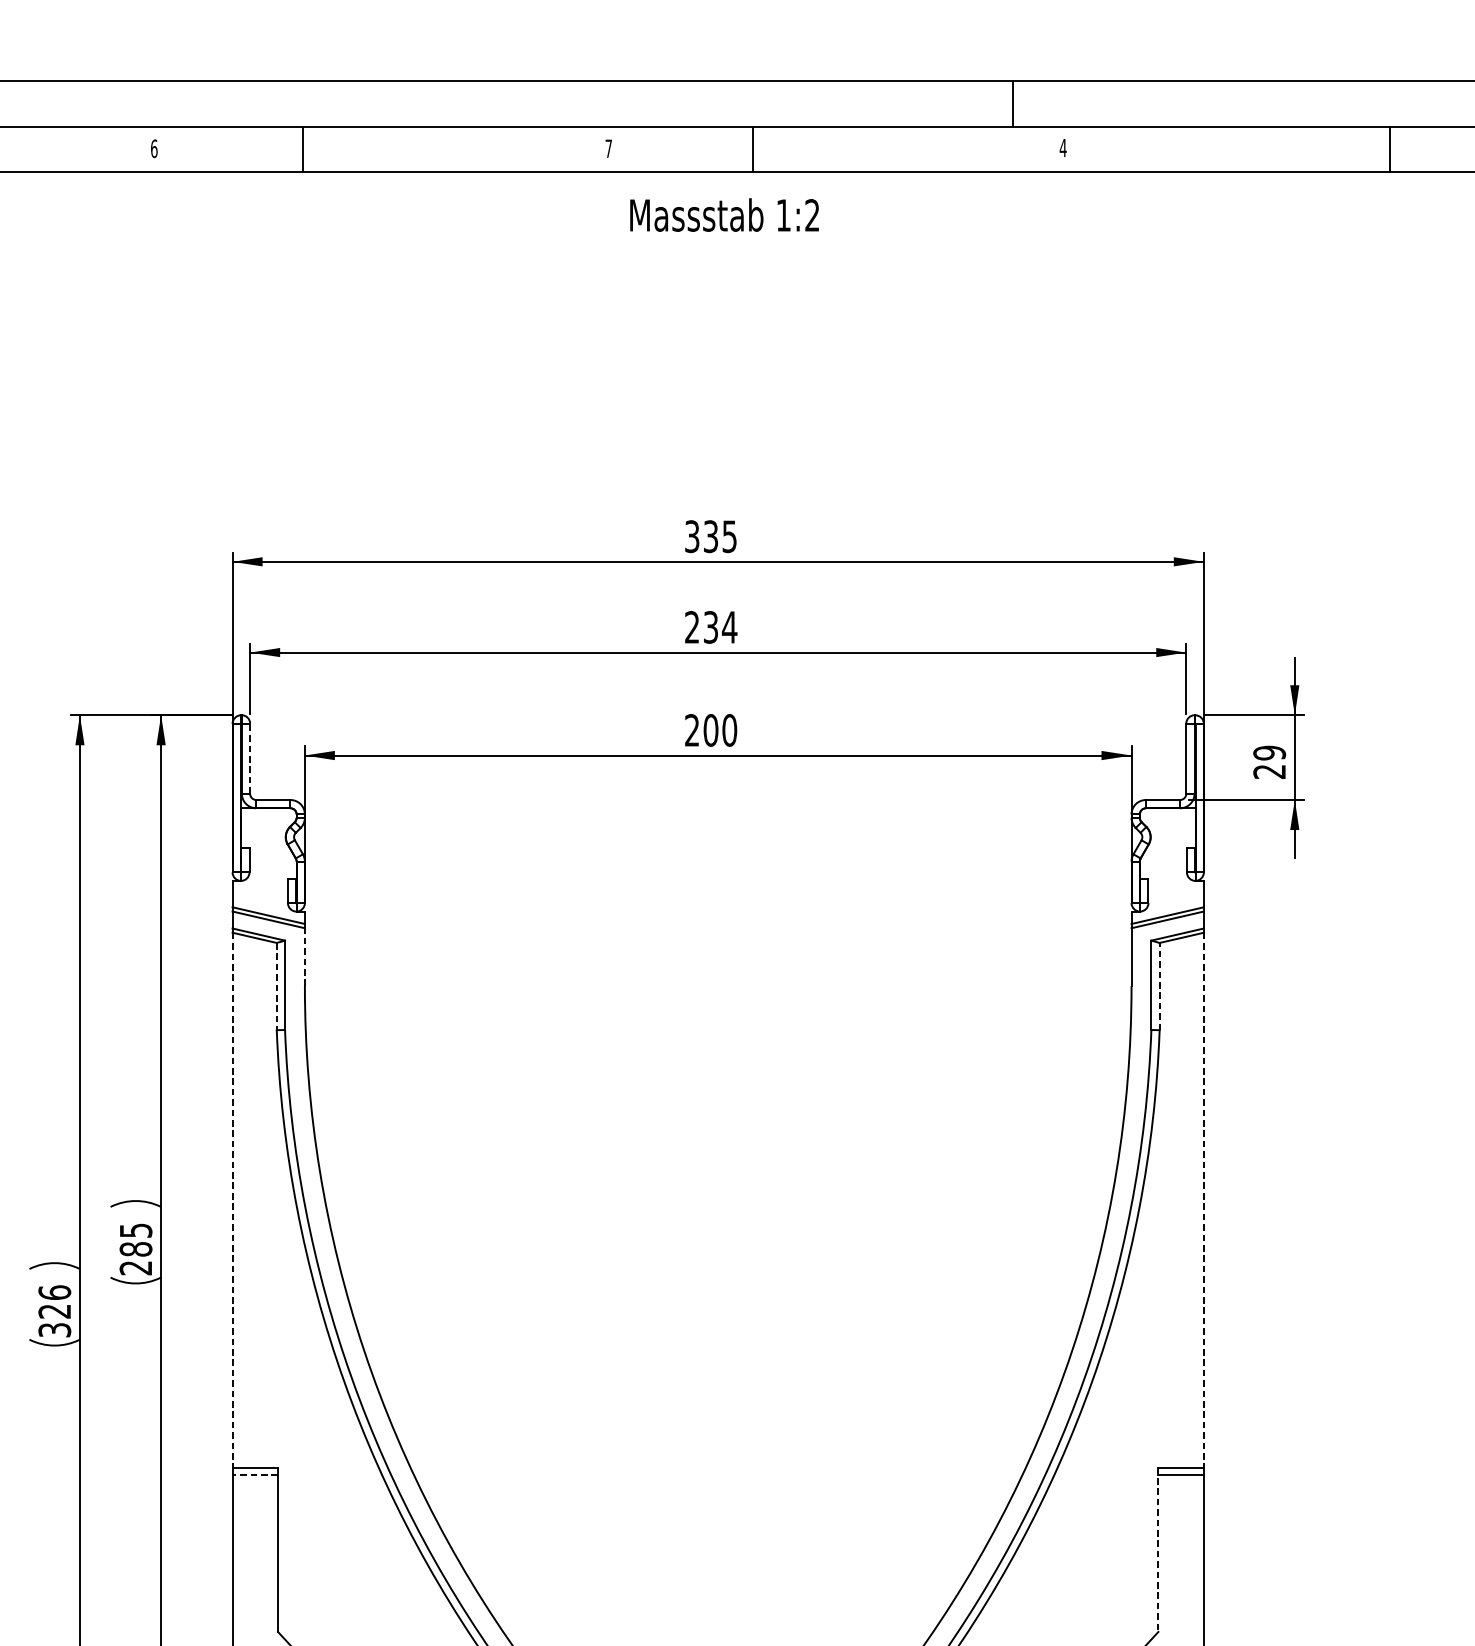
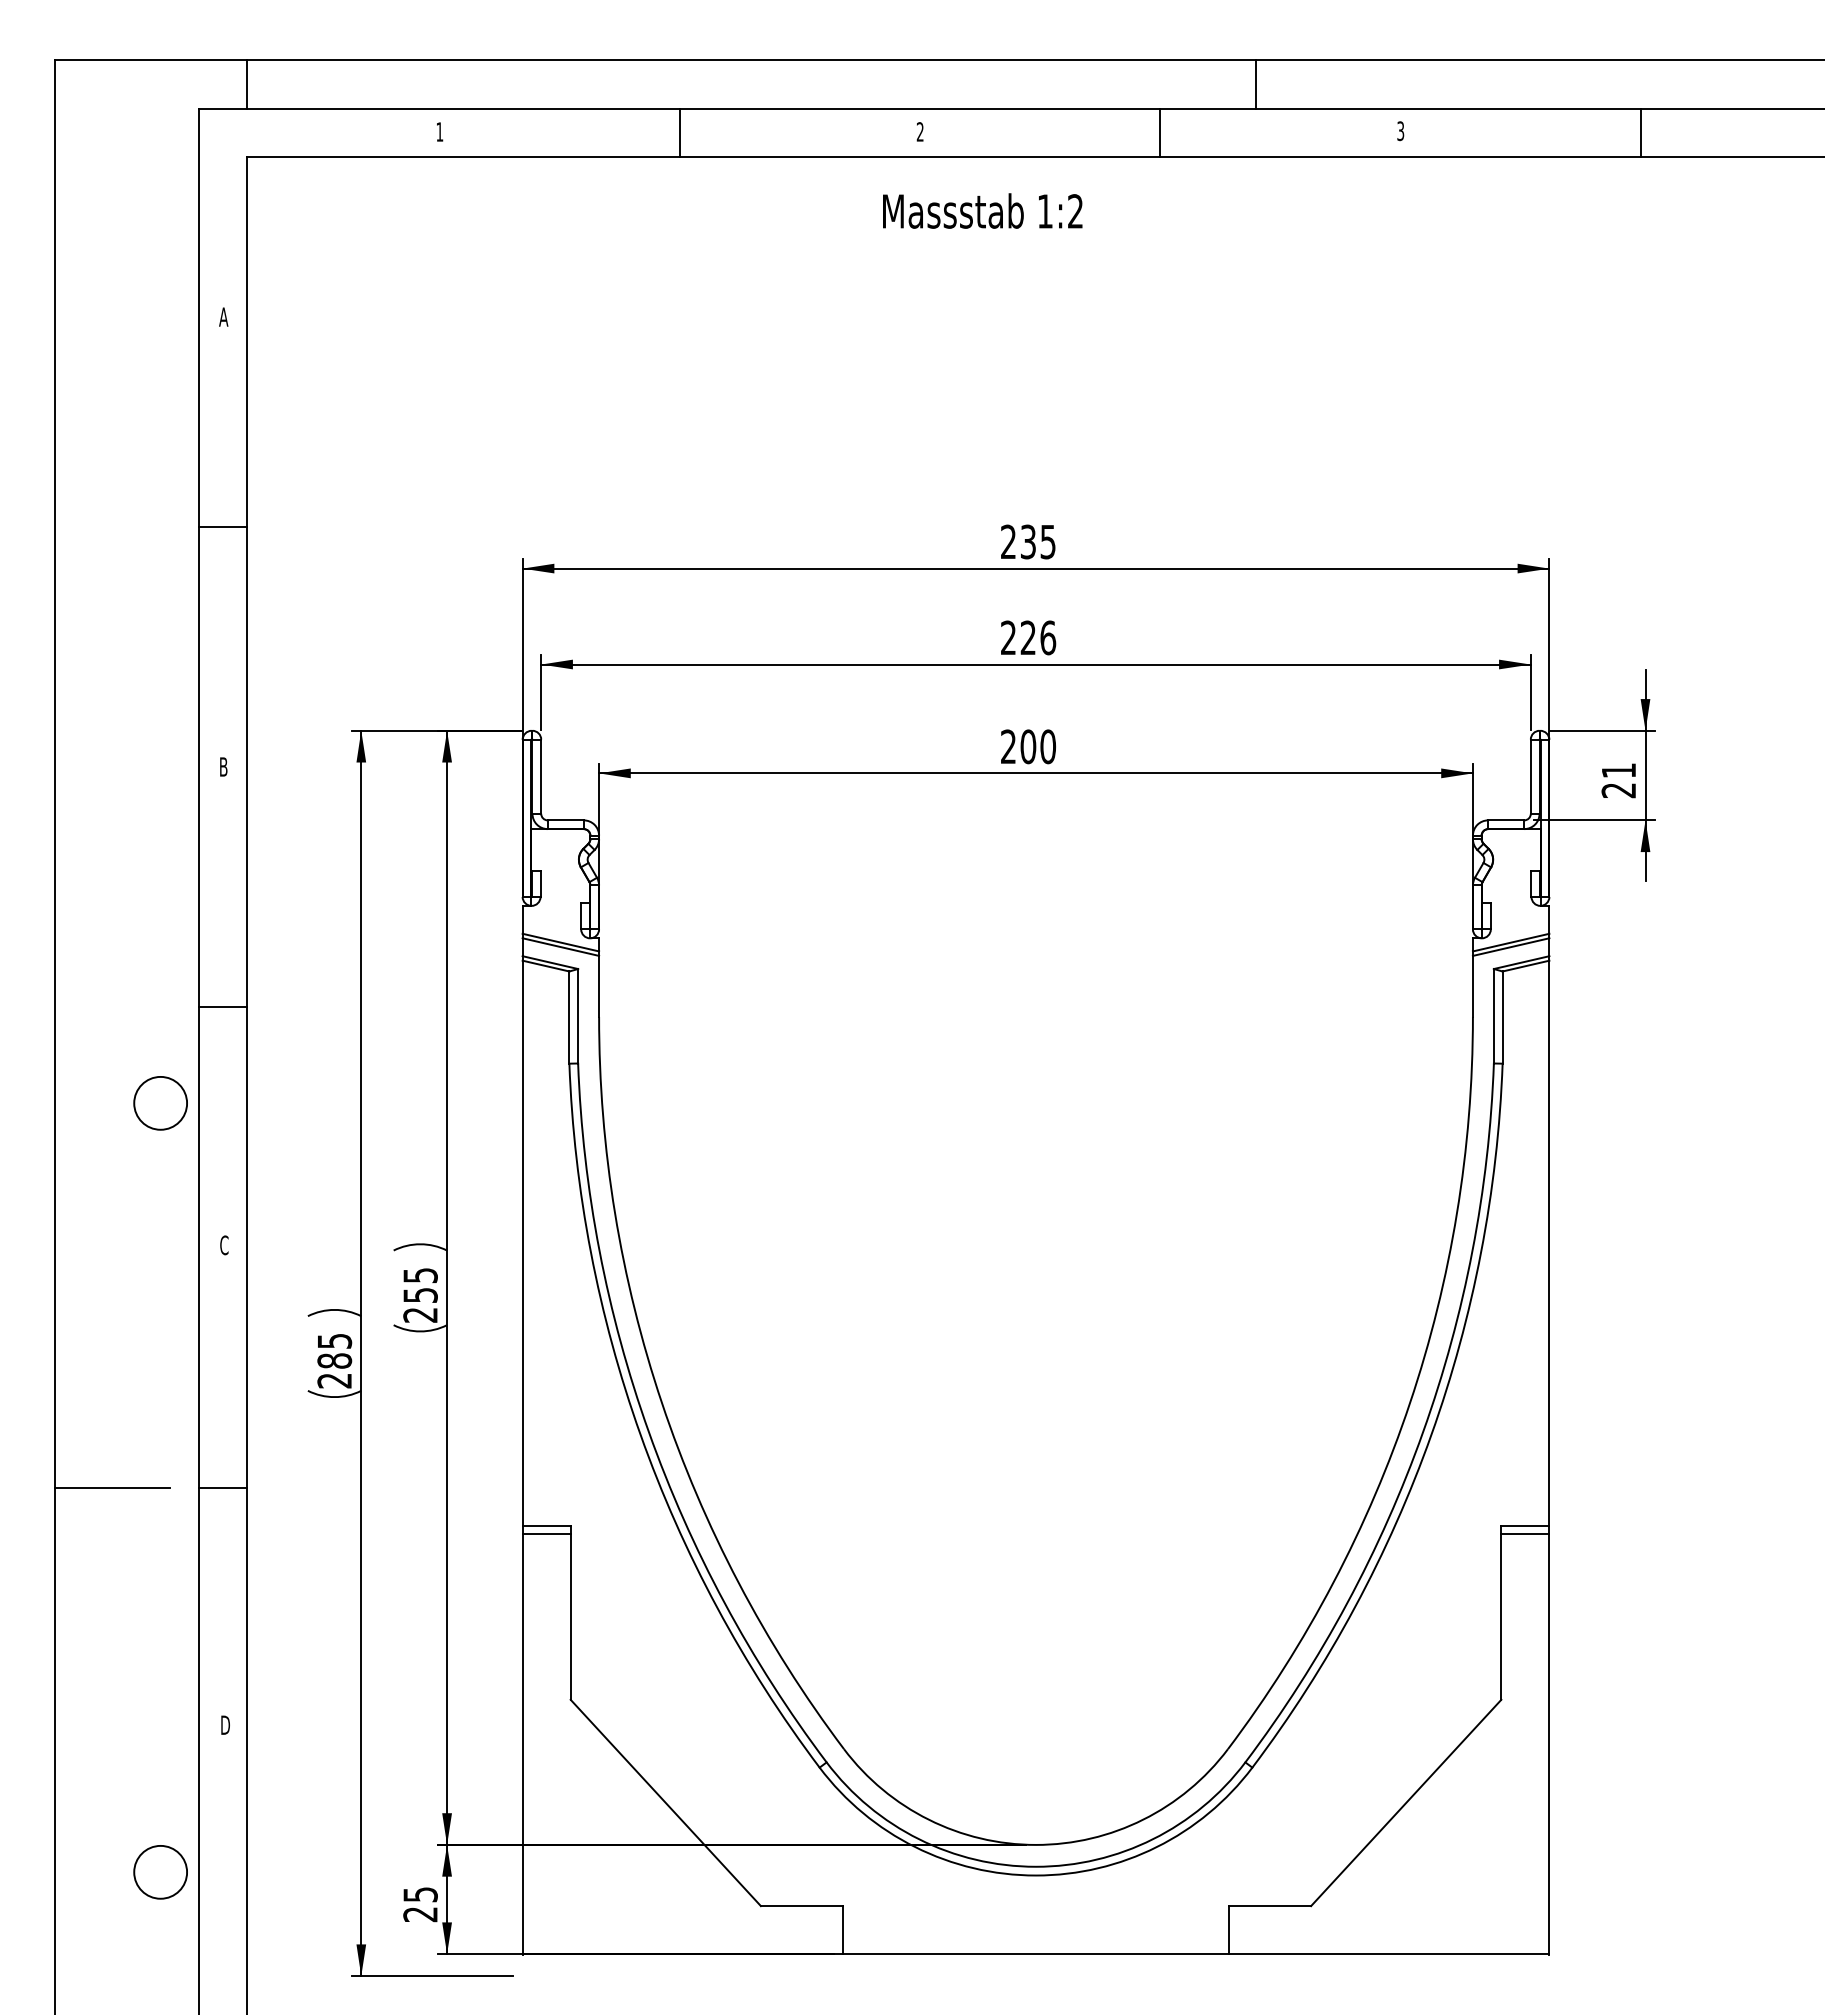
line: (1012, 103) -> (1256, 84), moved
text: (153, 148) -> (439, 131), 6 -> 1
text: (608, 148) -> (919, 131), 7 -> 2
text: (1063, 148) -> (1400, 131), 4 -> 3
line: (302, 149) -> (679, 132), moved
line: (752, 149) -> (1160, 132), moved
line: (1389, 149) -> (1640, 132), moved
text: (724, 214) -> (982, 210), moved
text: (692, 536) -> (1008, 541), 335 -> 235
text: (720, 627) -> (1038, 637), 234 -> 226
text: (1269, 752) -> (1618, 770), 29 -> 21
line: (250, 758) -> (541, 776), dashed -> solid
line: (305, 957) -> (599, 986), dashed -> solid
line: (1159, 986) -> (1502, 1017), dashed -> solid
line: (276, 987) -> (569, 1018), dashed -> solid
line: (232, 1200) -> (522, 1243), dashed -> solid
line: (1203, 1200) -> (1549, 1243), dashed -> solid
text: (135, 1249) -> (420, 1295), 285 -> 255
text: (54, 1310) -> (334, 1360), 326 -> 285
line: (255, 1474) -> (546, 1533), dashed -> solid
line: (1158, 1549) -> (1501, 1612), dashed -> solid

